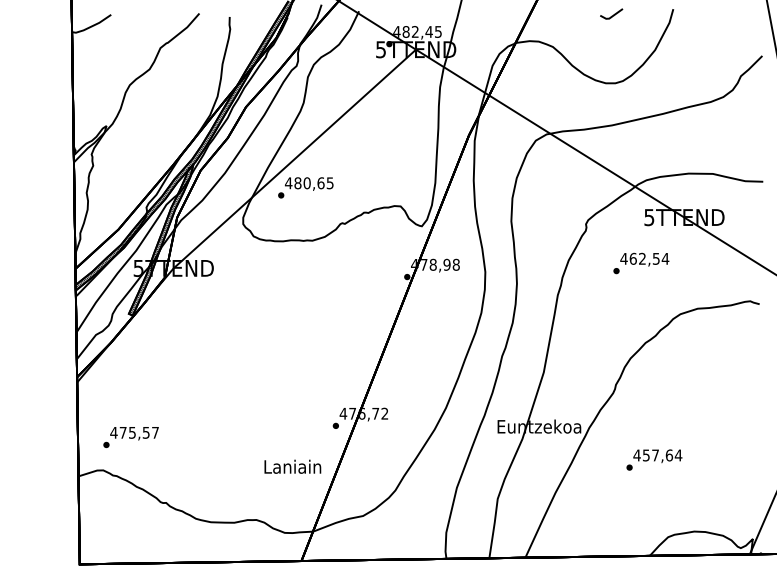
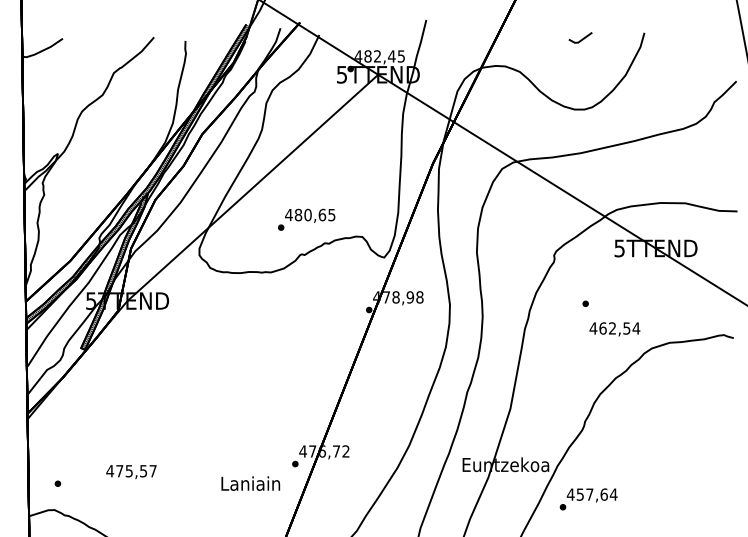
text: (305, 187) -> (306, 219), moved
text: (644, 259) -> (614, 329), moved
text: (134, 433) -> (131, 471), moved
text: (654, 459) -> (588, 498), moved
text: (292, 466) -> (250, 483), moved

